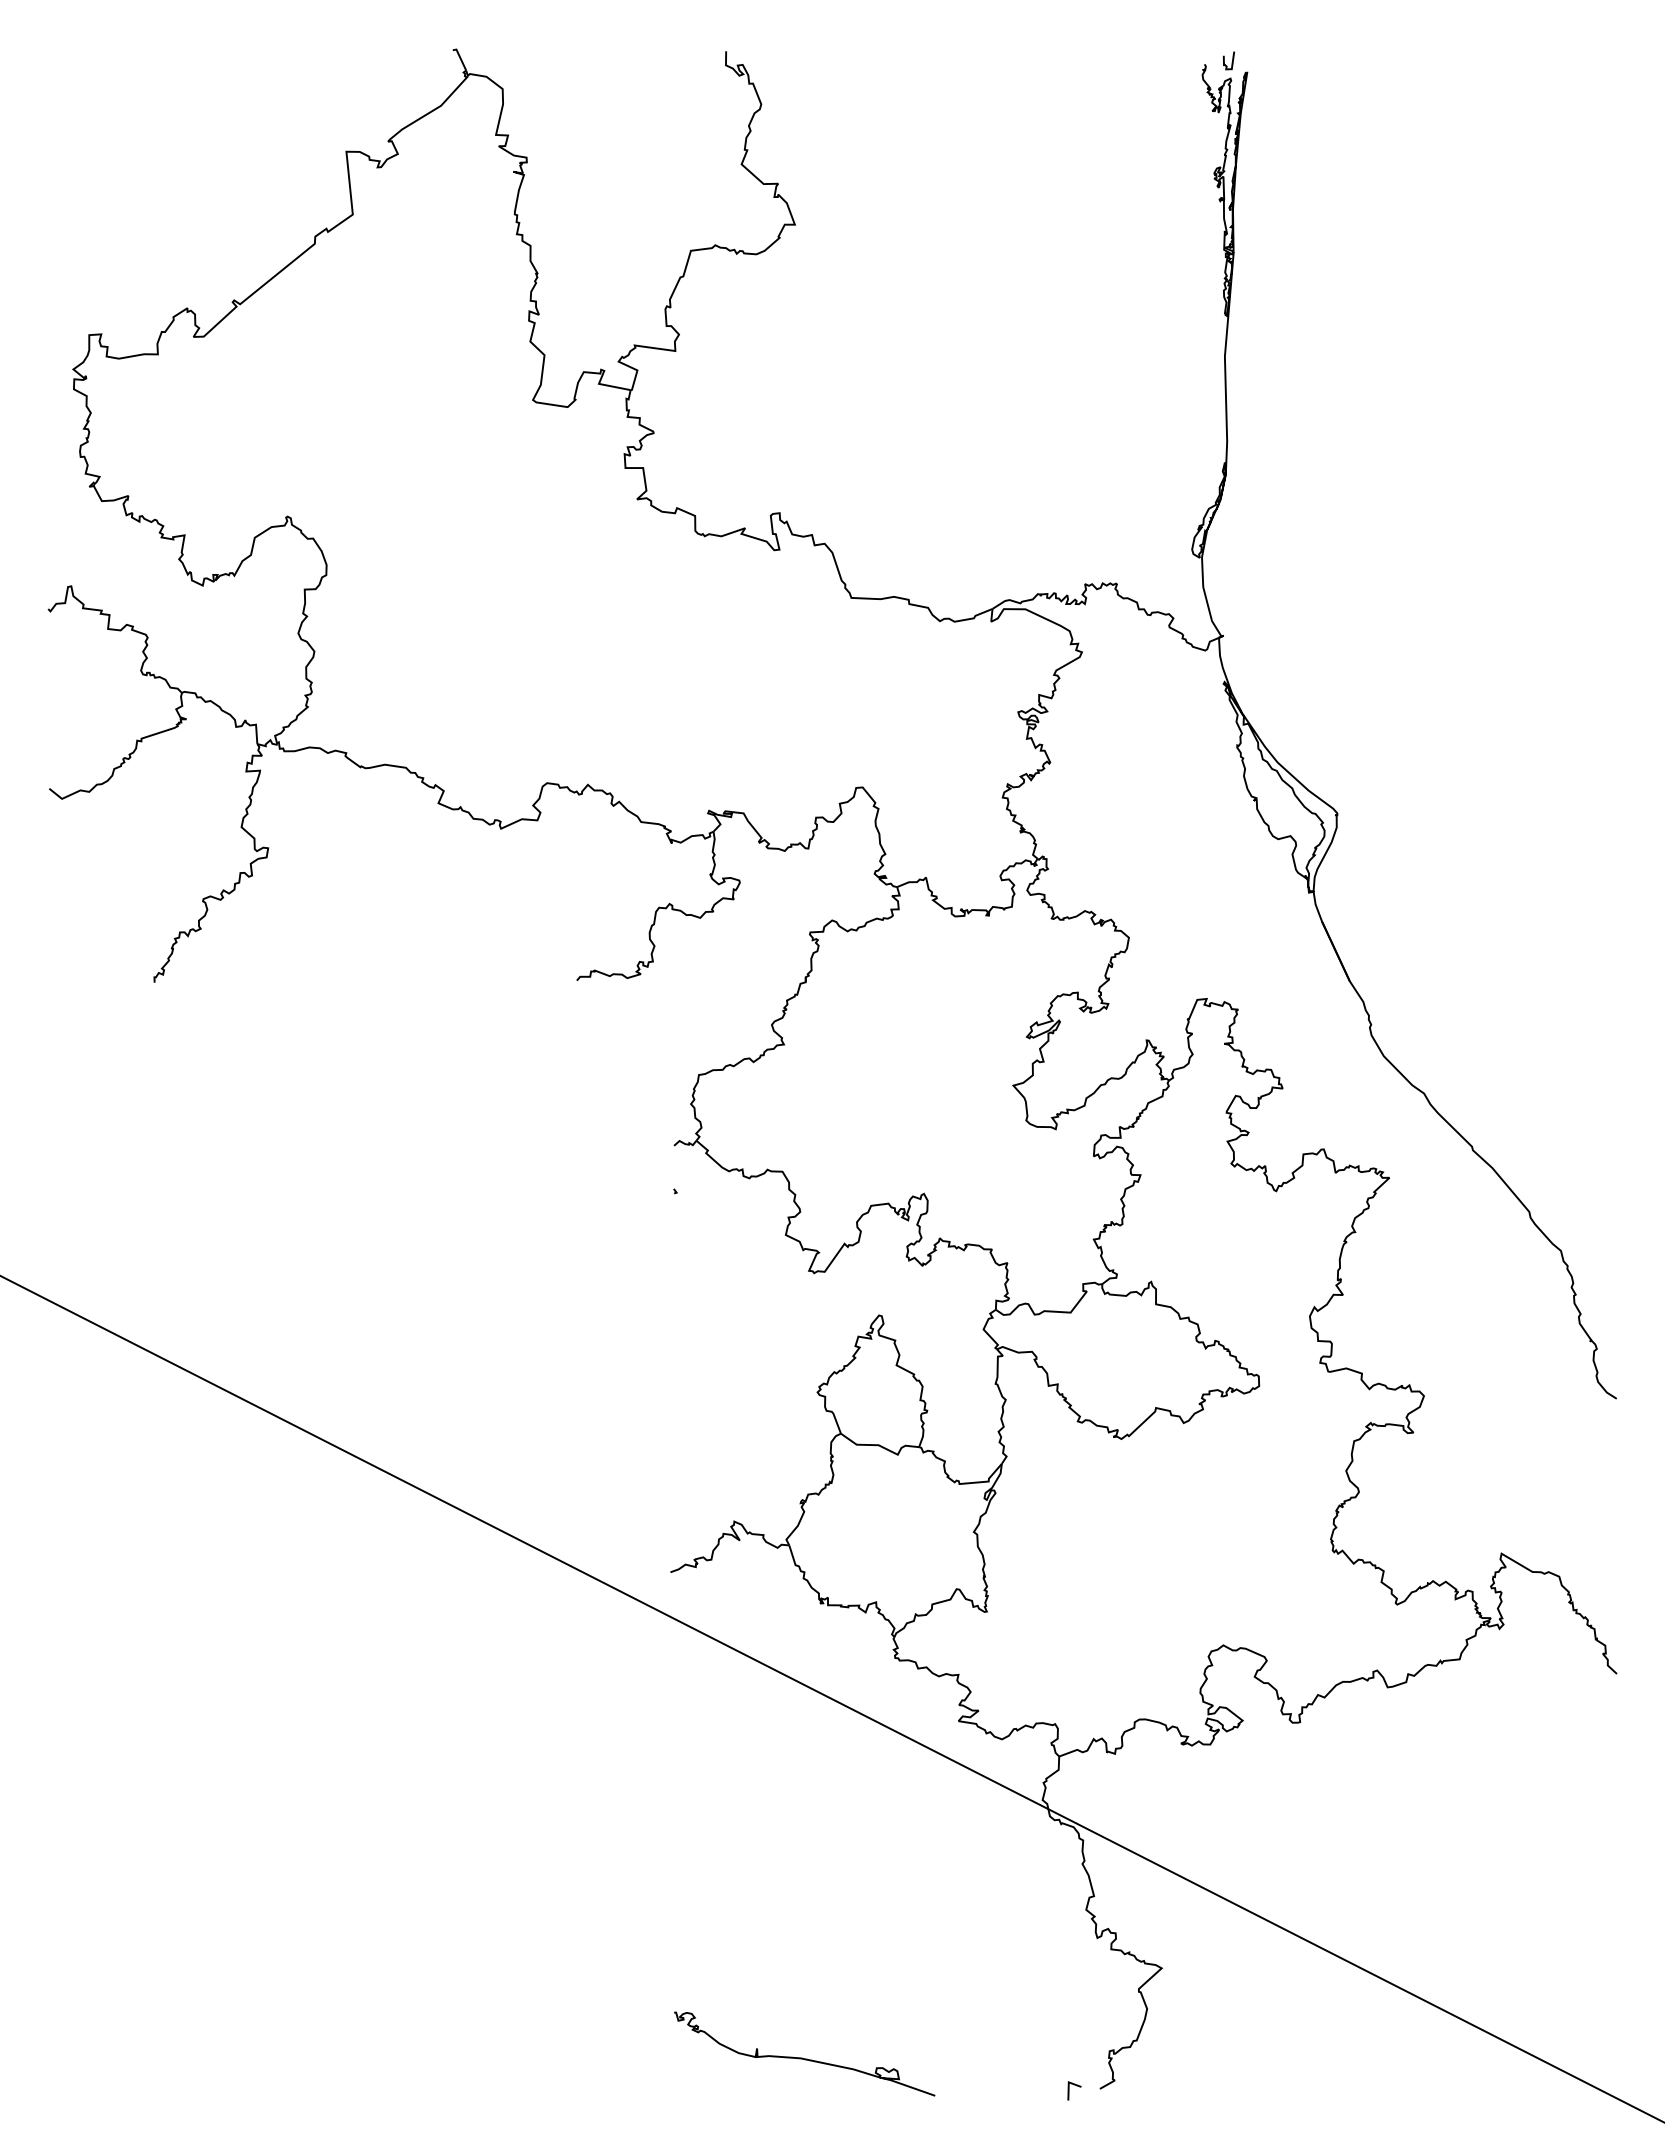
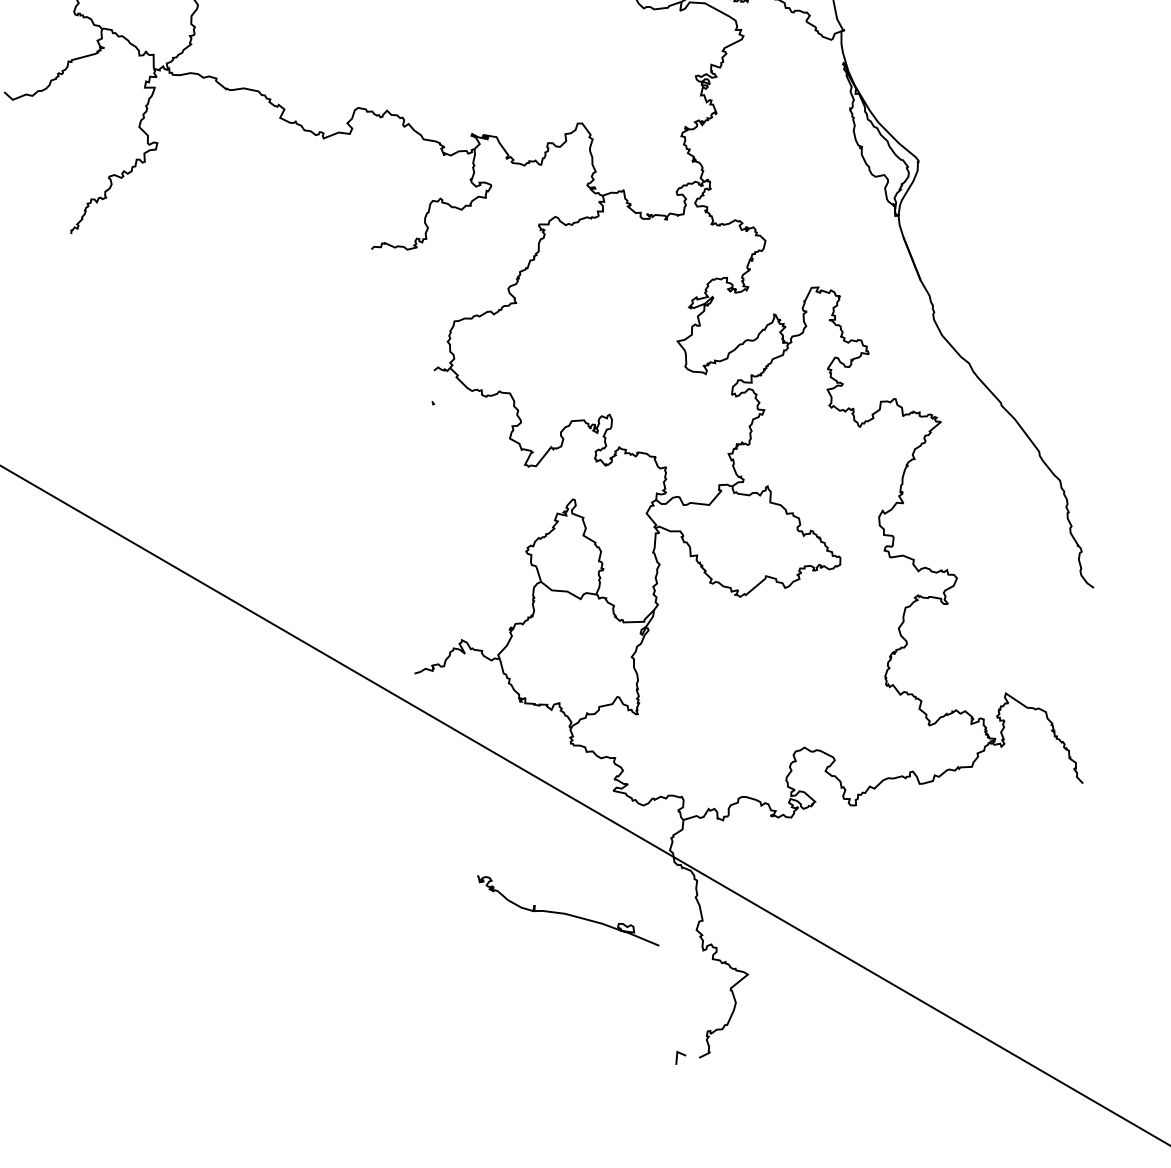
curve: (802, 2057) -> (566, 913), moved

